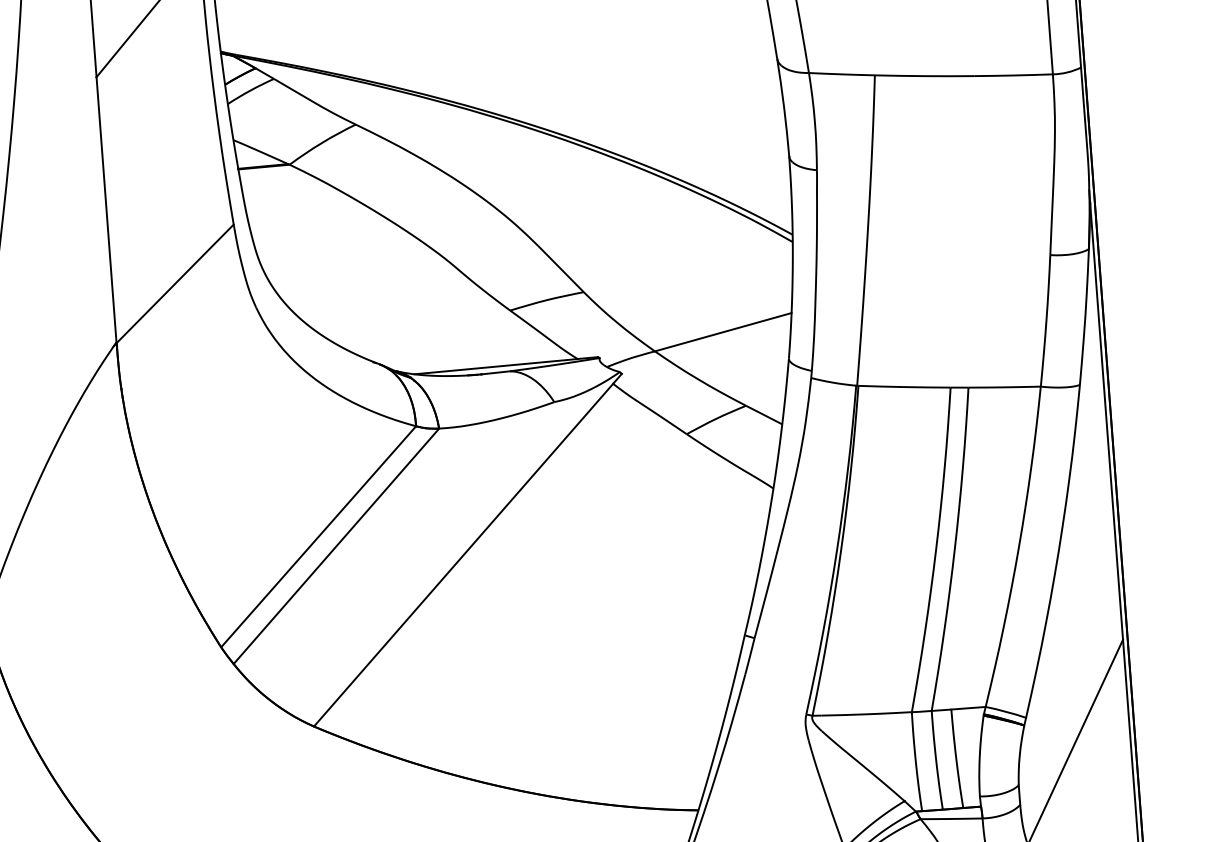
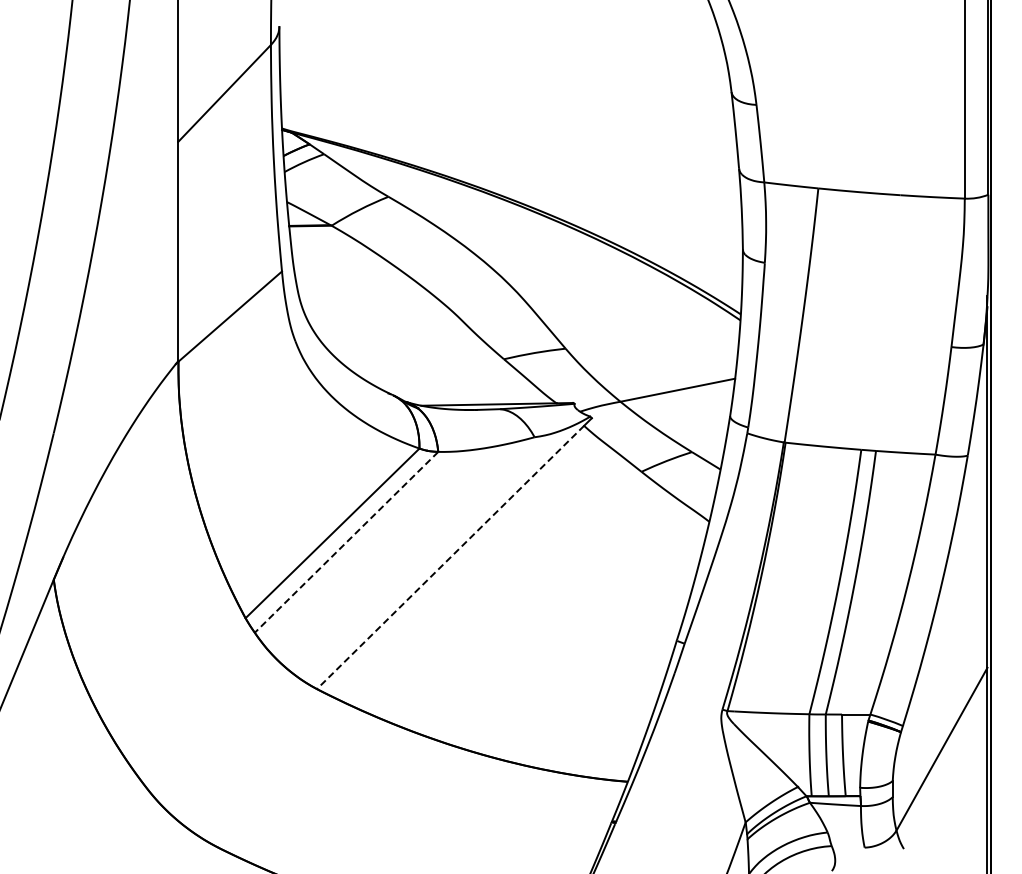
line: (336, 546) -> (346, 542), solid -> dashed
line: (463, 555) -> (450, 557), solid -> dashed

